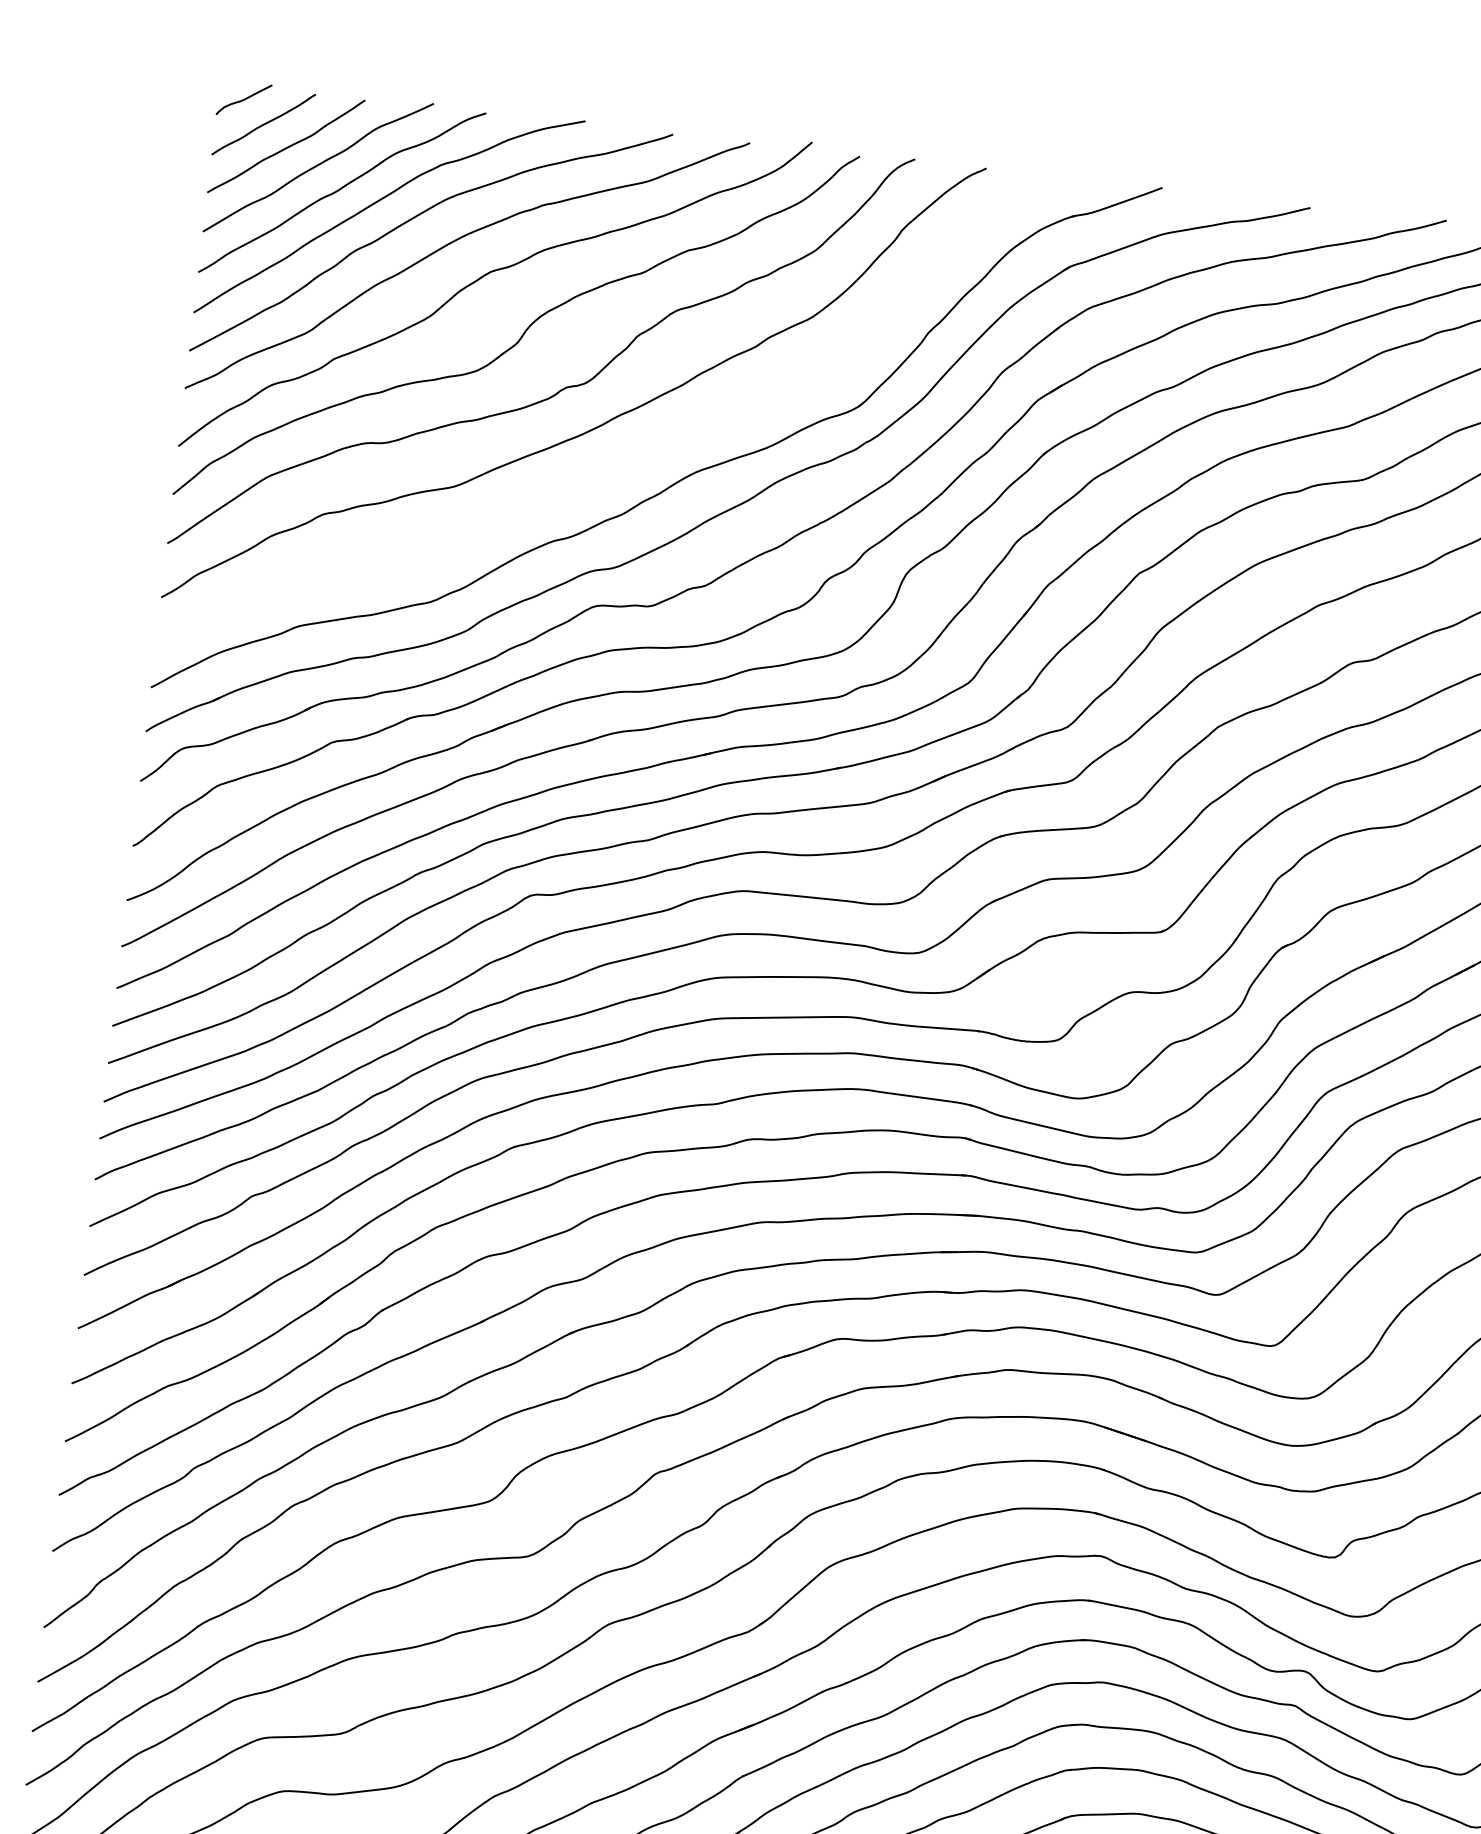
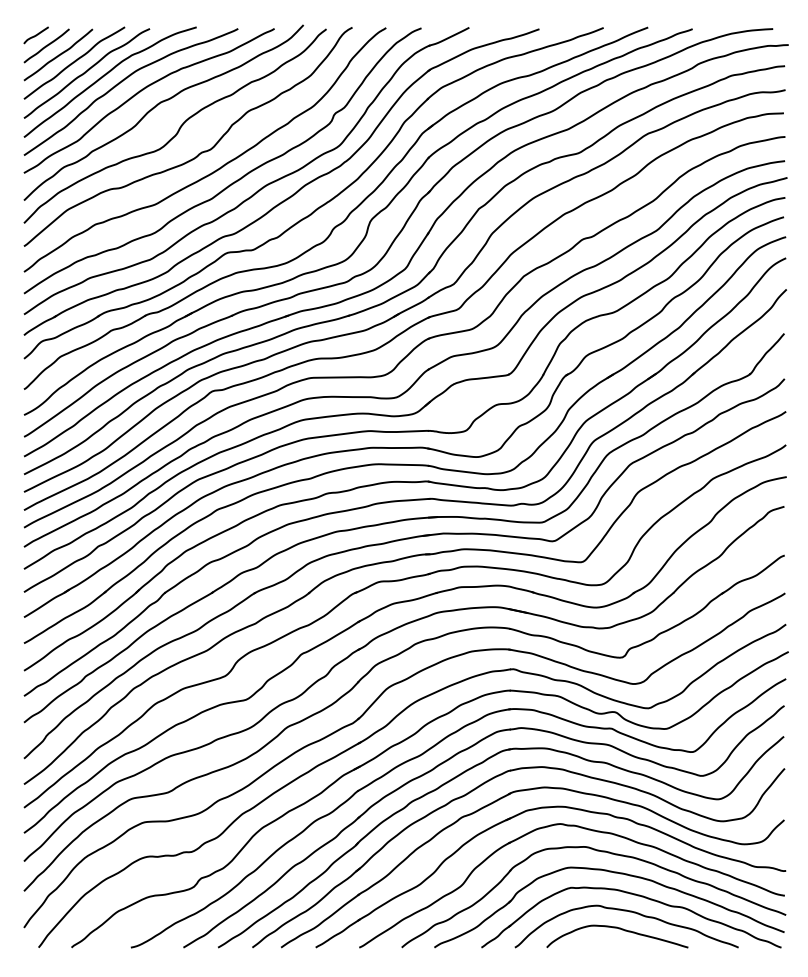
curve: (630, 454) -> (235, 180), added

